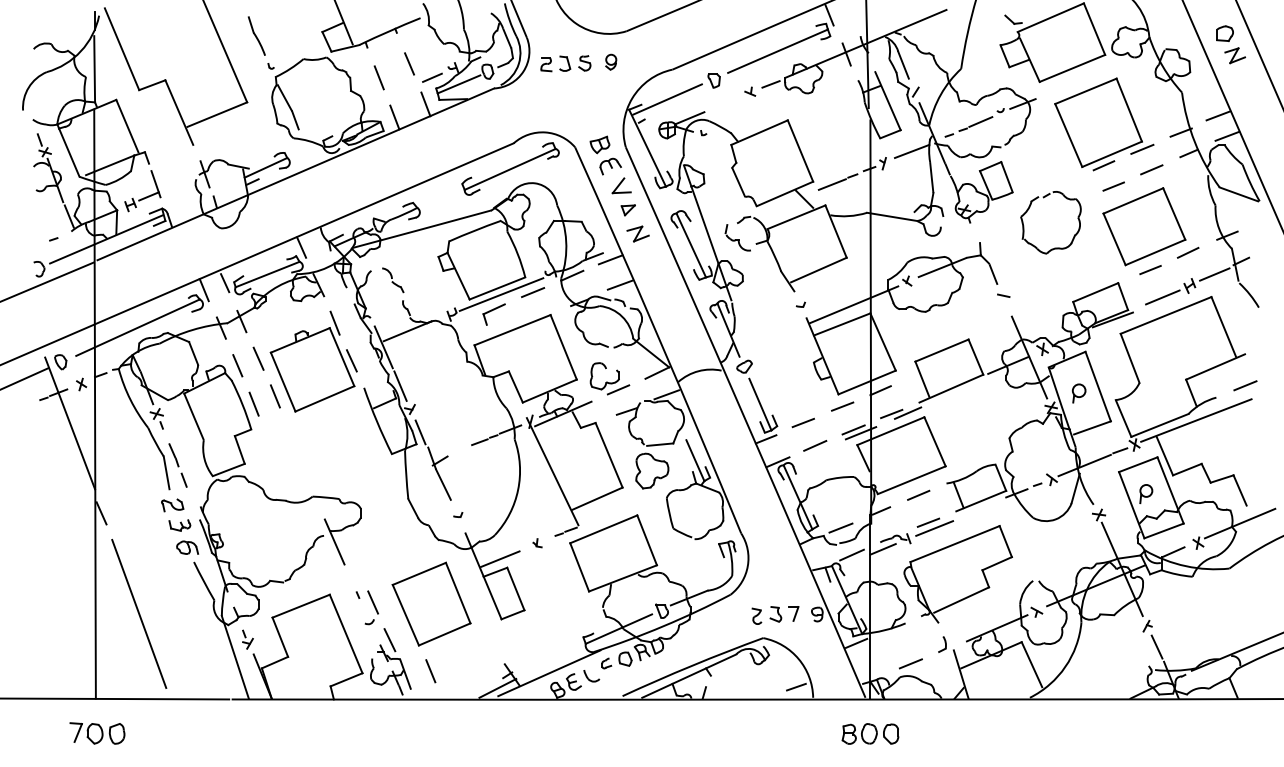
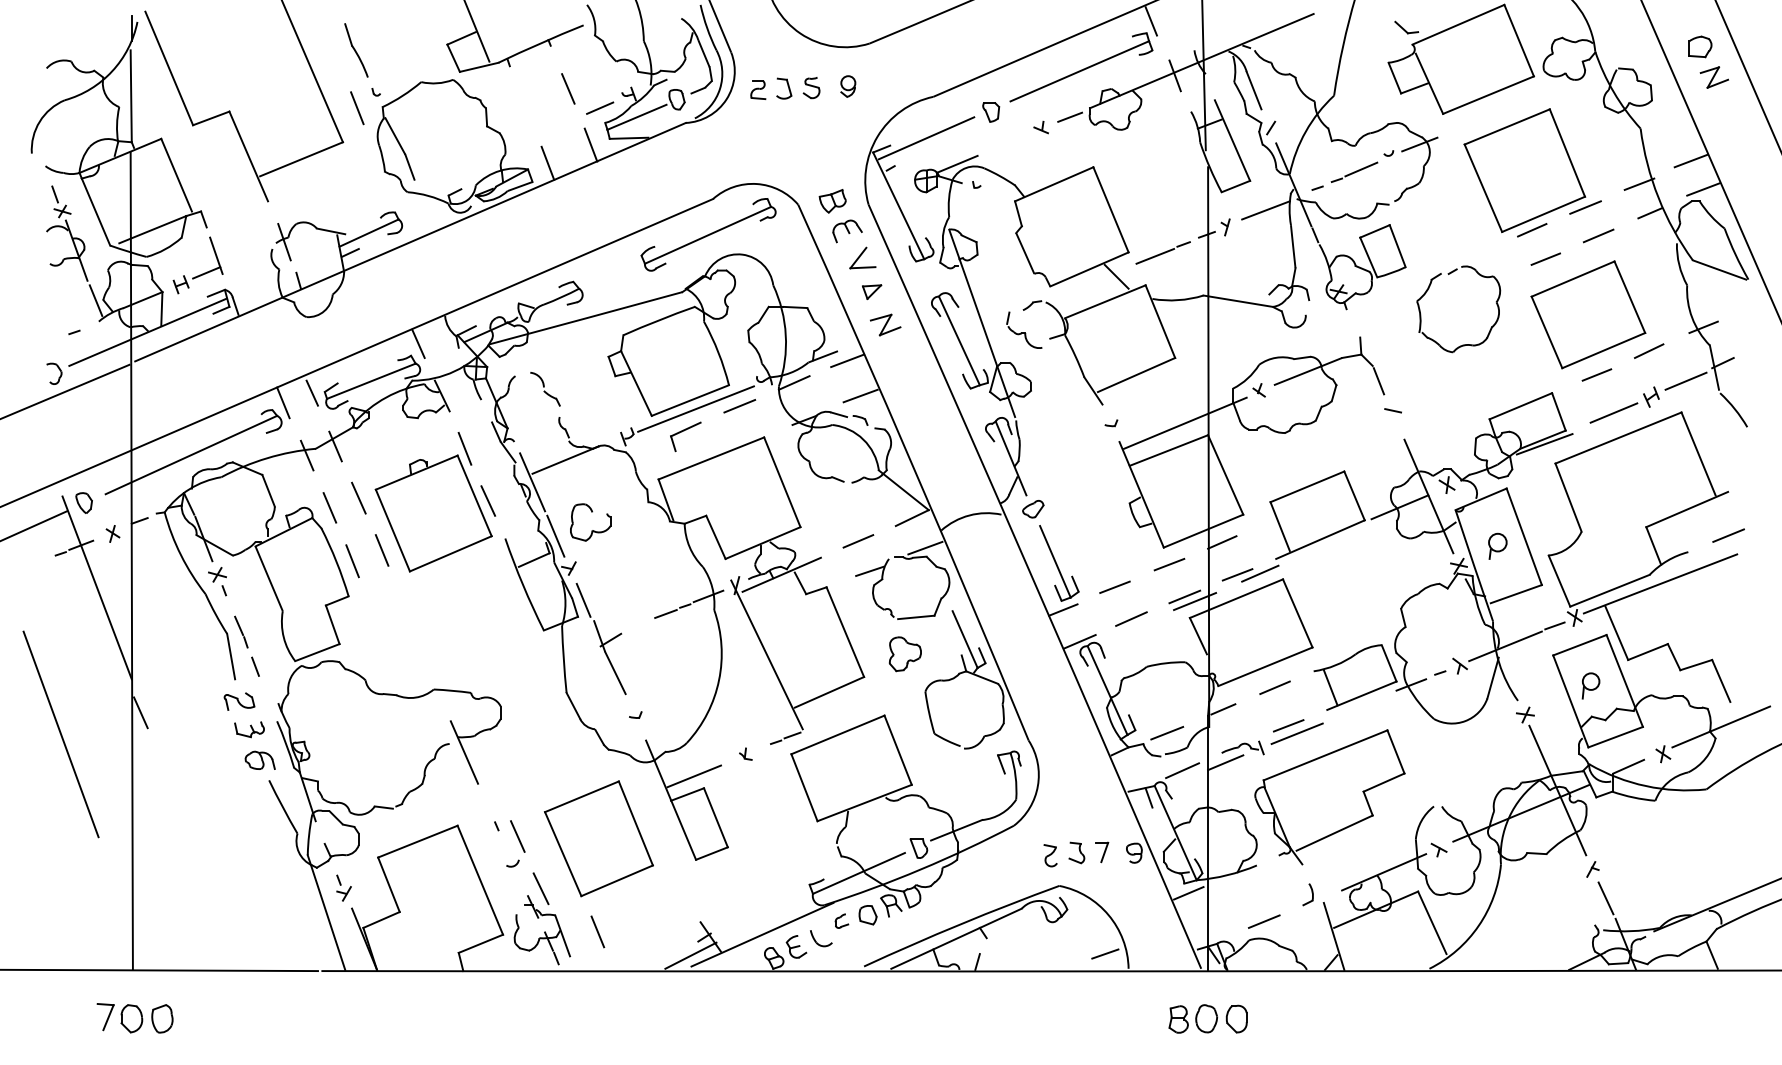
line: (379, 78) -> (357, 108), moved
part: (605, 382) -> (591, 530), moved
part: (652, 471) -> (905, 654), size x0.7
line: (138, 614) -> (60, 734), moved

